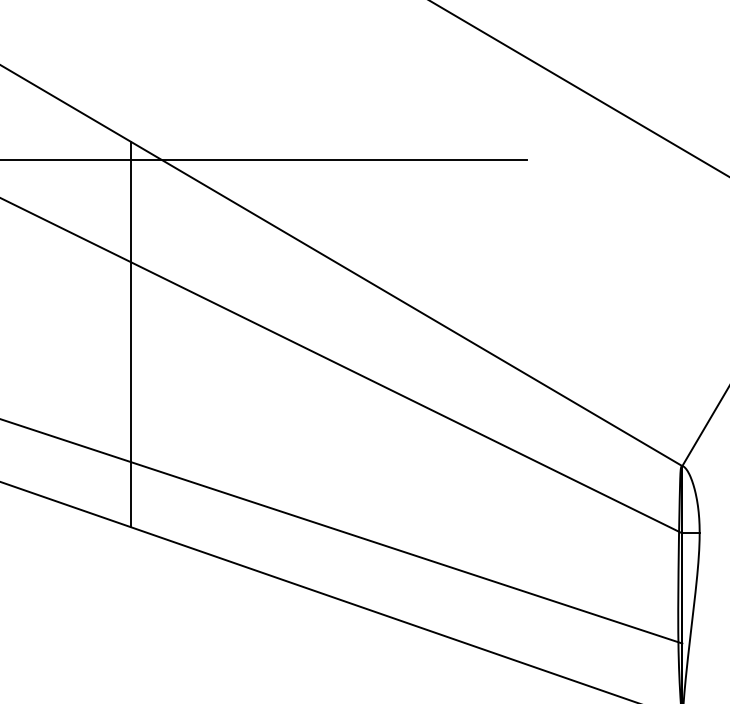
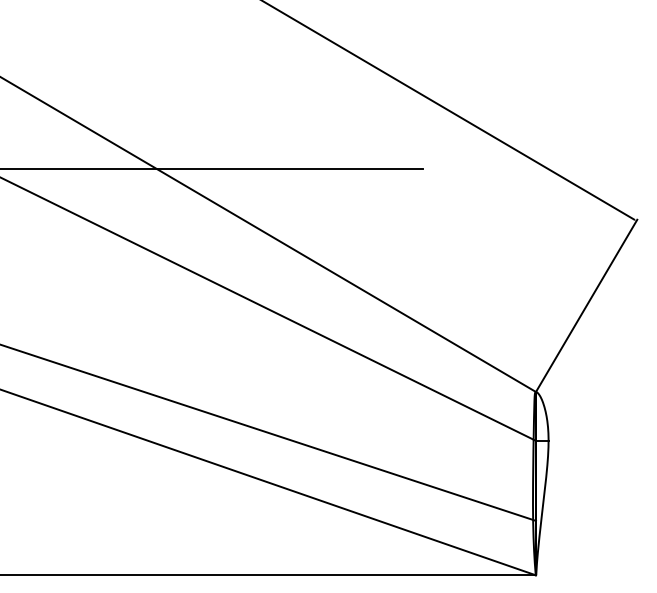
line: (131, 334) -> (135, 296), removed

